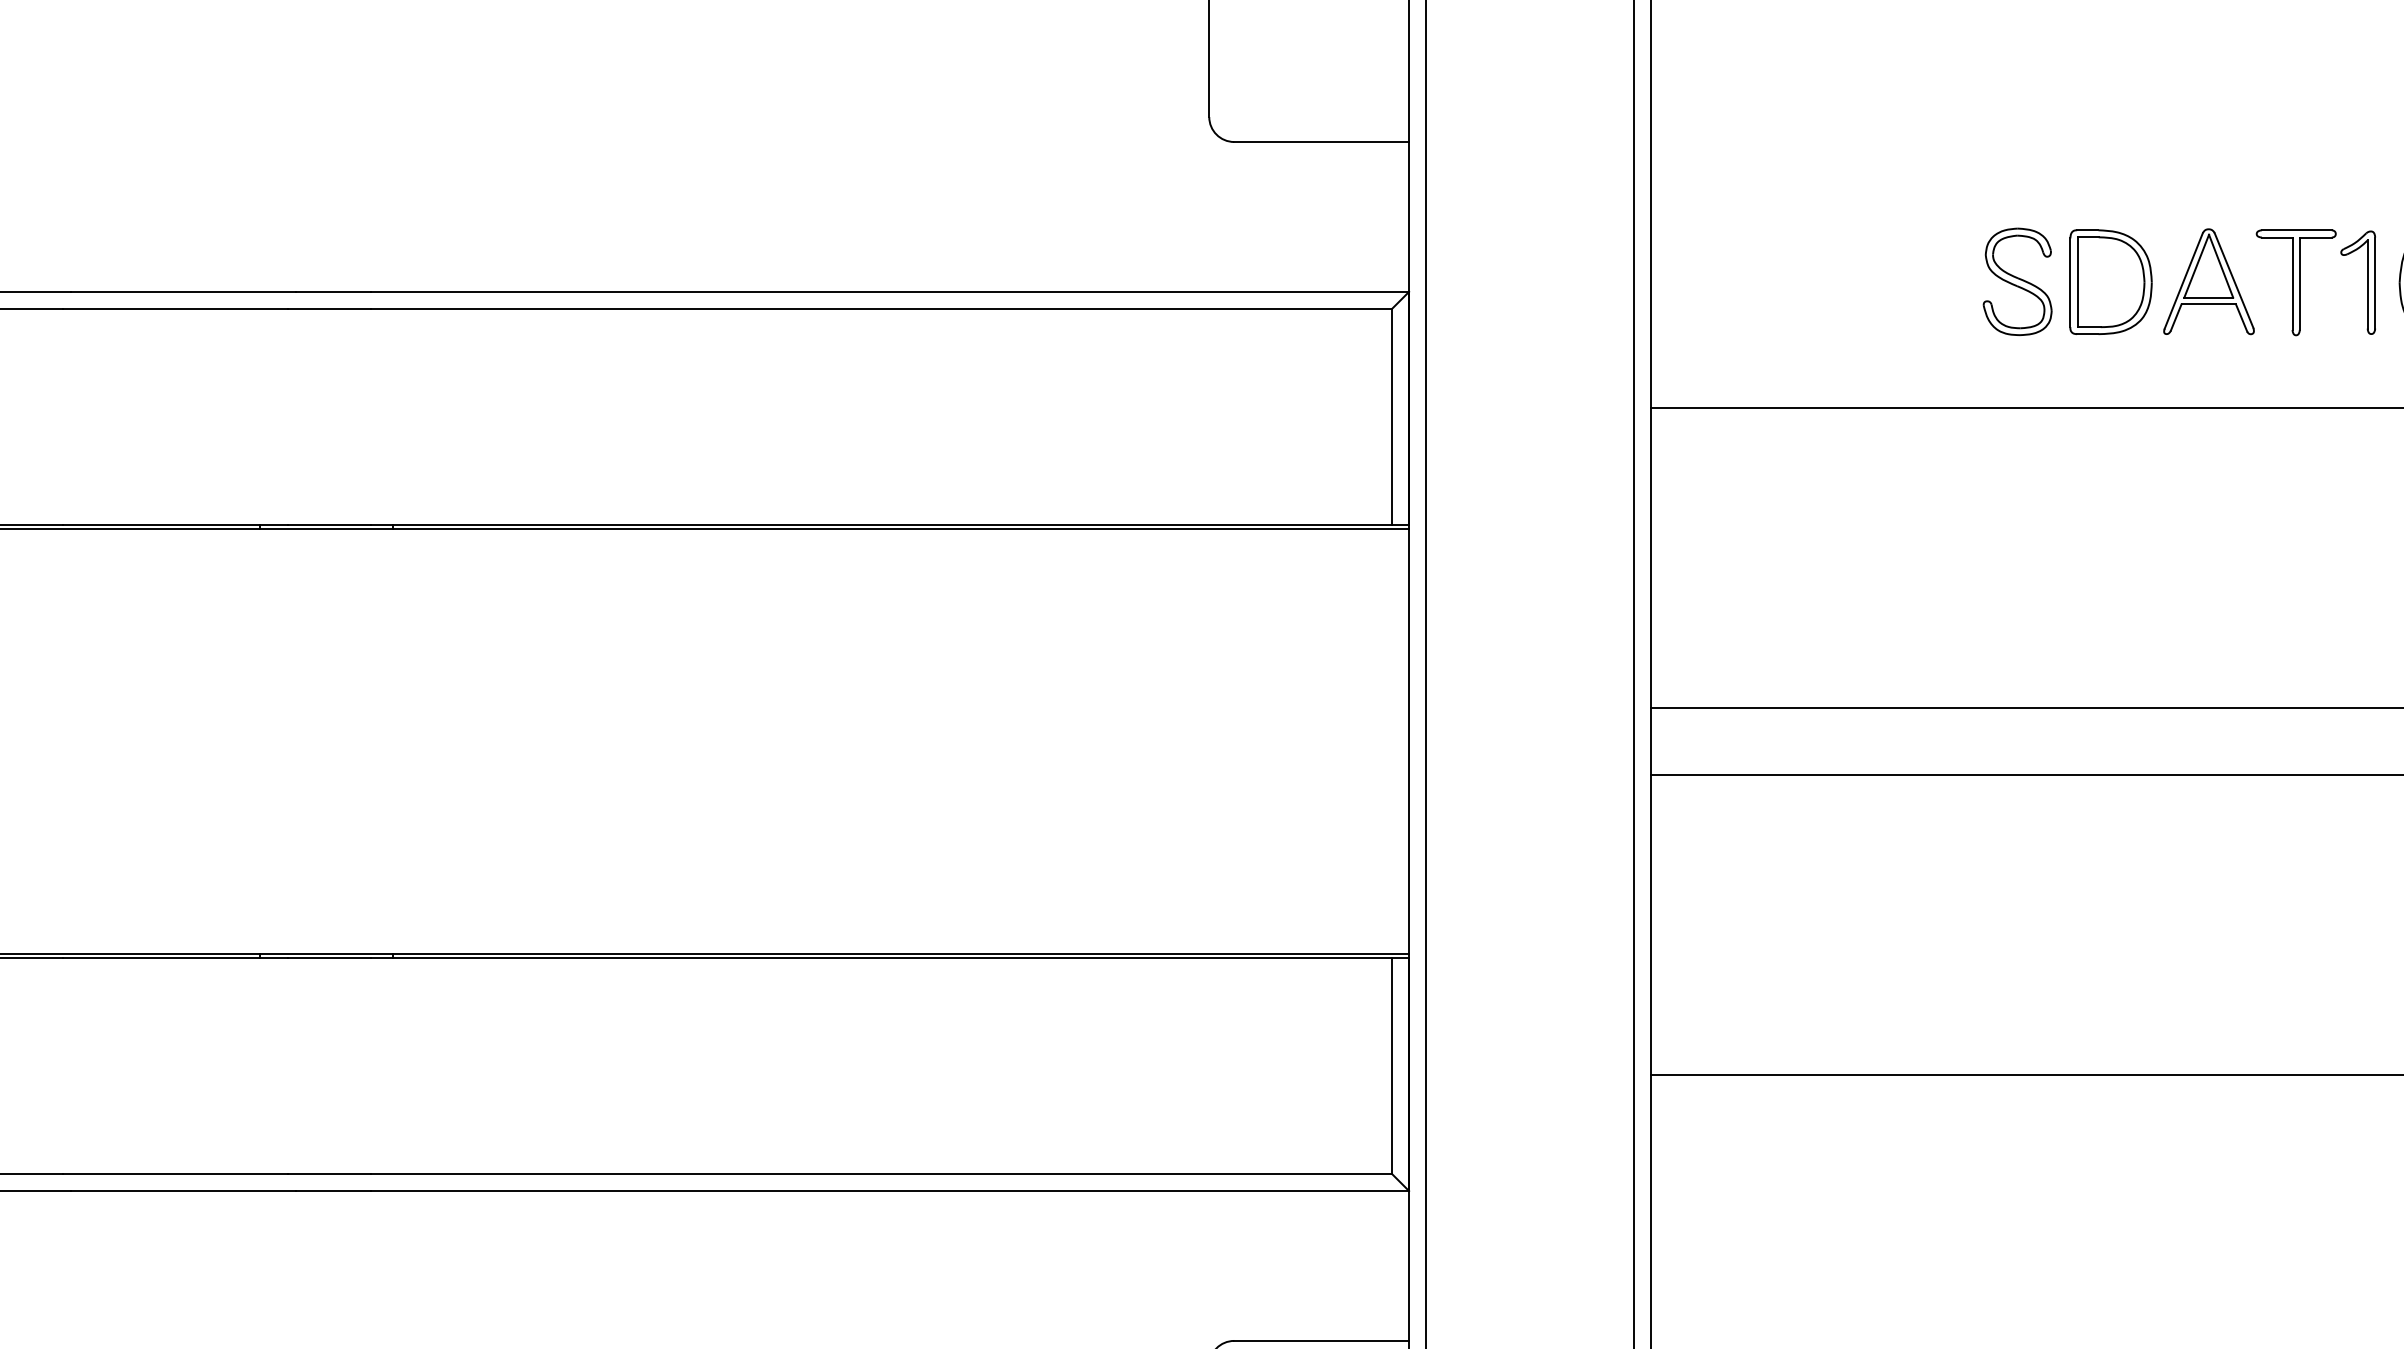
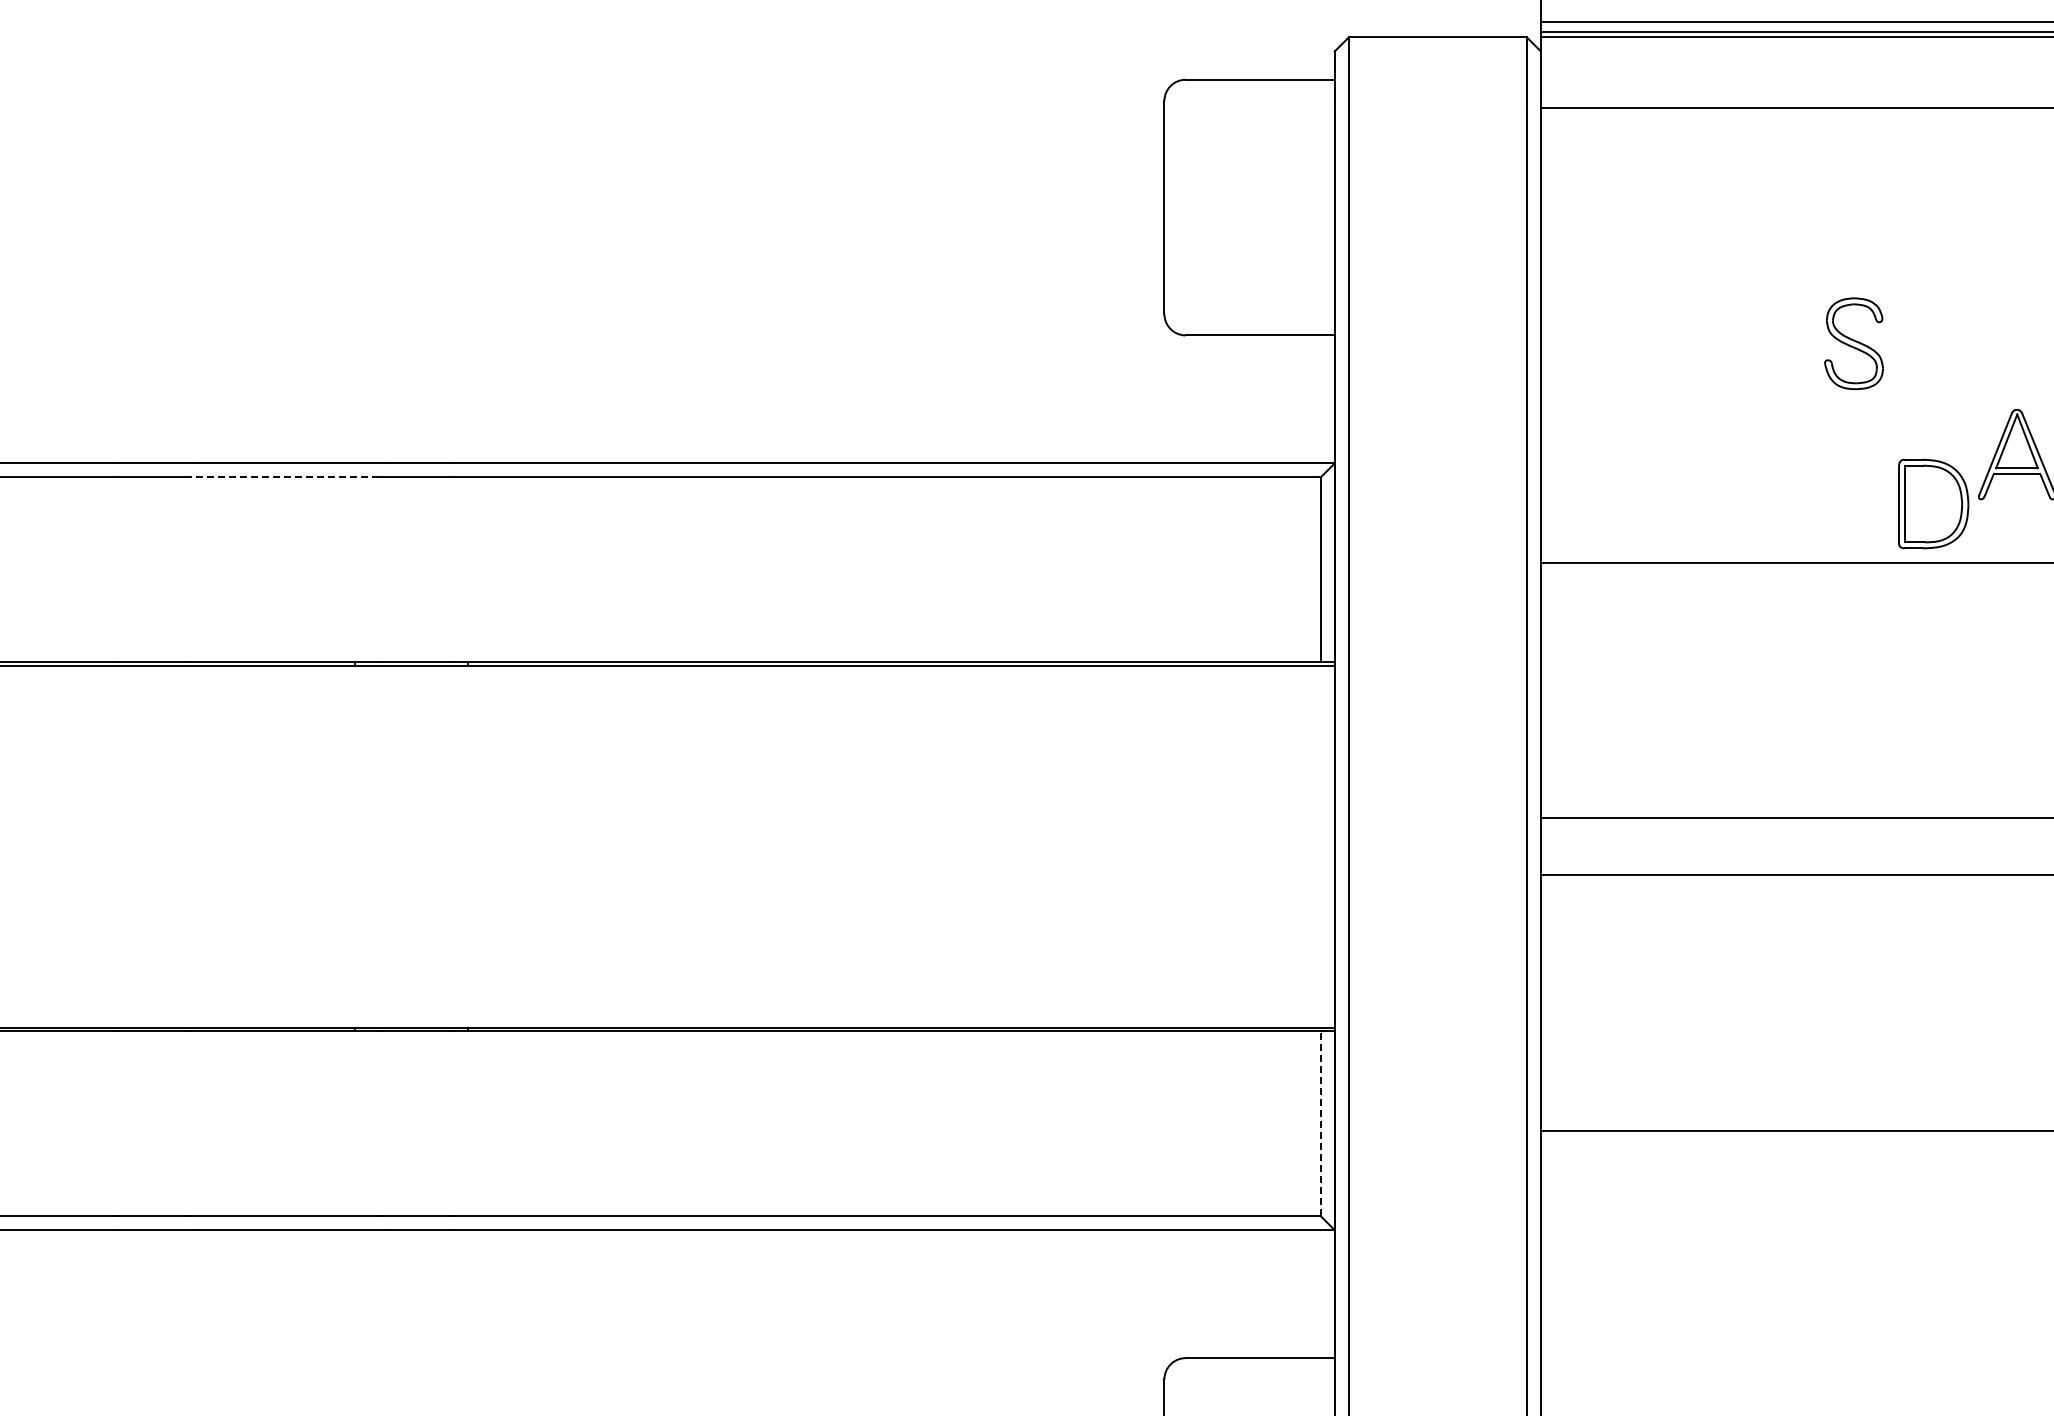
part: (2017, 281) -> (1853, 343), moved
part: (2110, 281) -> (1933, 503), moved
line: (174, 308) -> (281, 477), solid -> dashed
line: (1392, 1065) -> (1320, 1123), solid -> dashed

